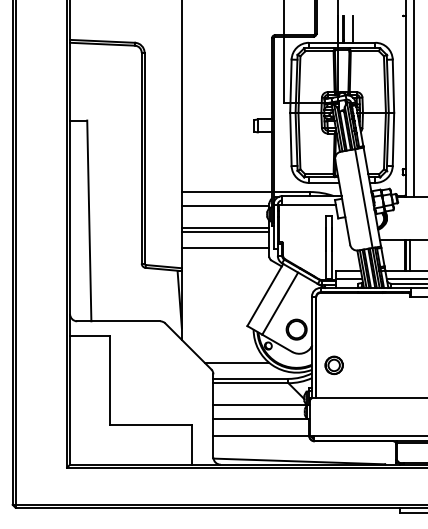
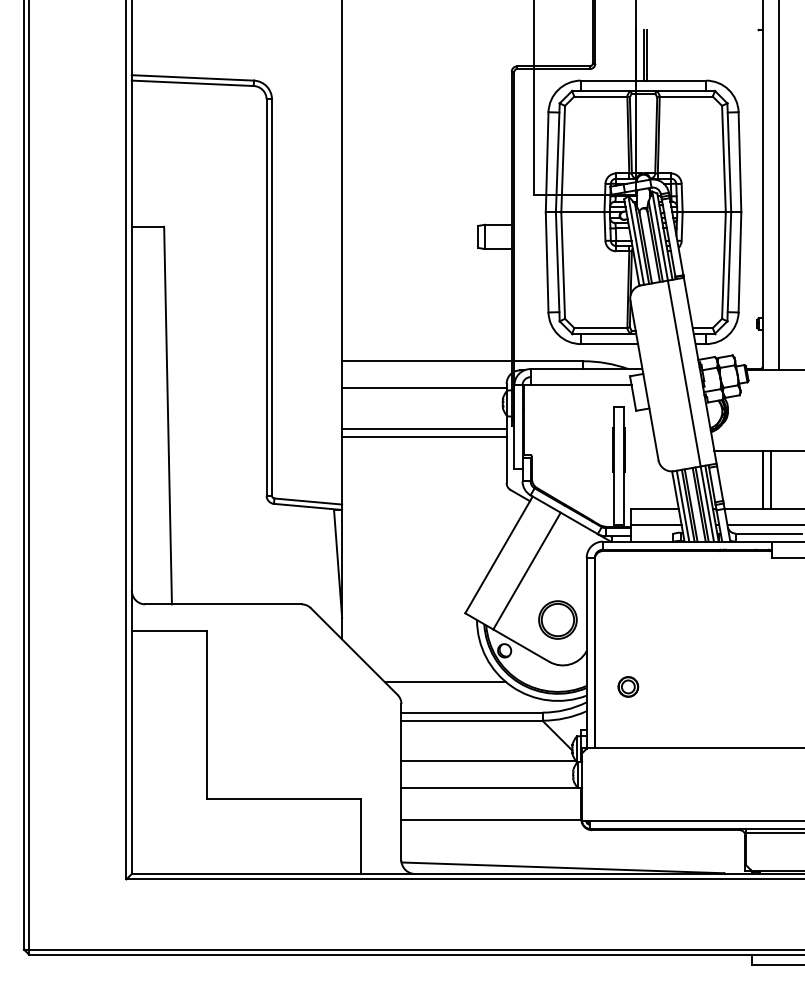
line: (352, 28) -> (662, 53), removed
line: (225, 248) -> (424, 467), removed
part: (333, 364) -> (627, 685), size x0.6

